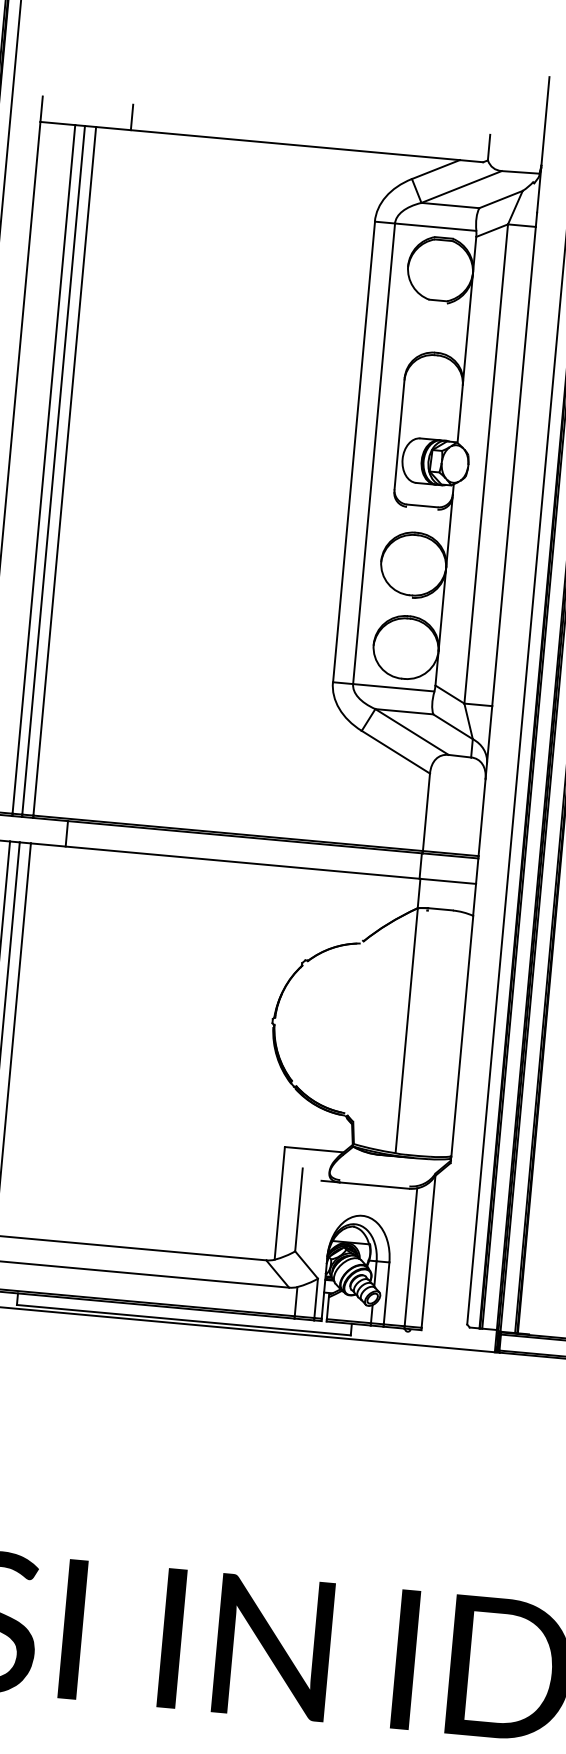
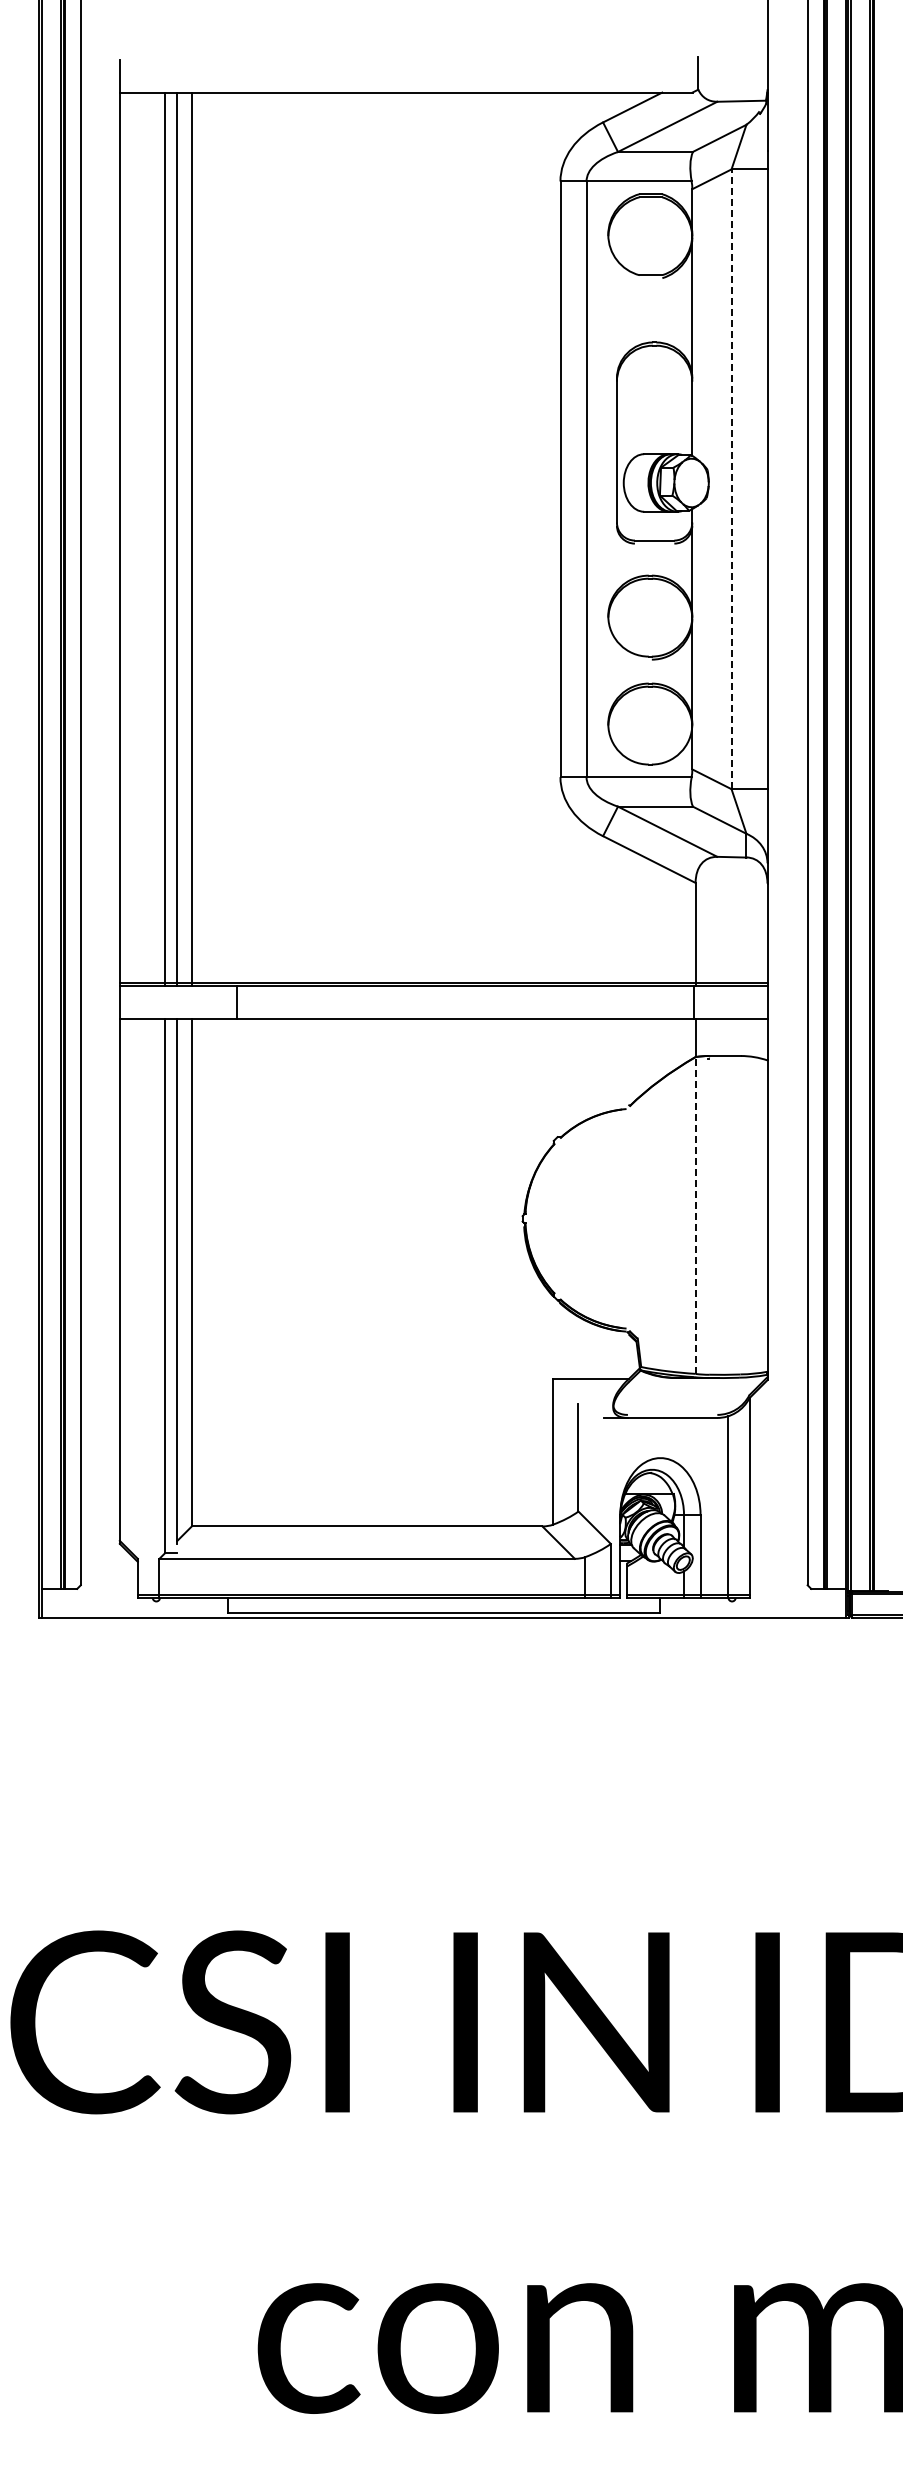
line: (131, 116) -> (236, 75), removed
line: (486, 464) -> (731, 479), solid -> dashed
line: (406, 1029) -> (695, 1214), solid -> dashed

